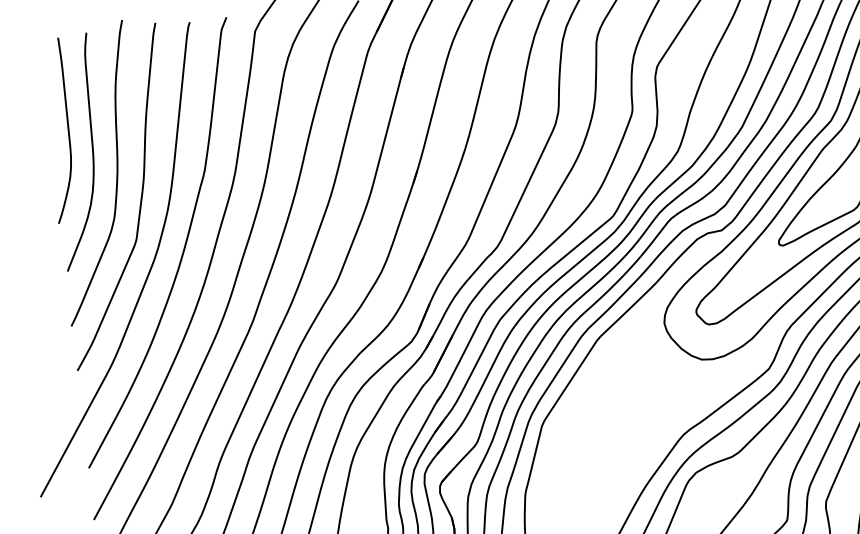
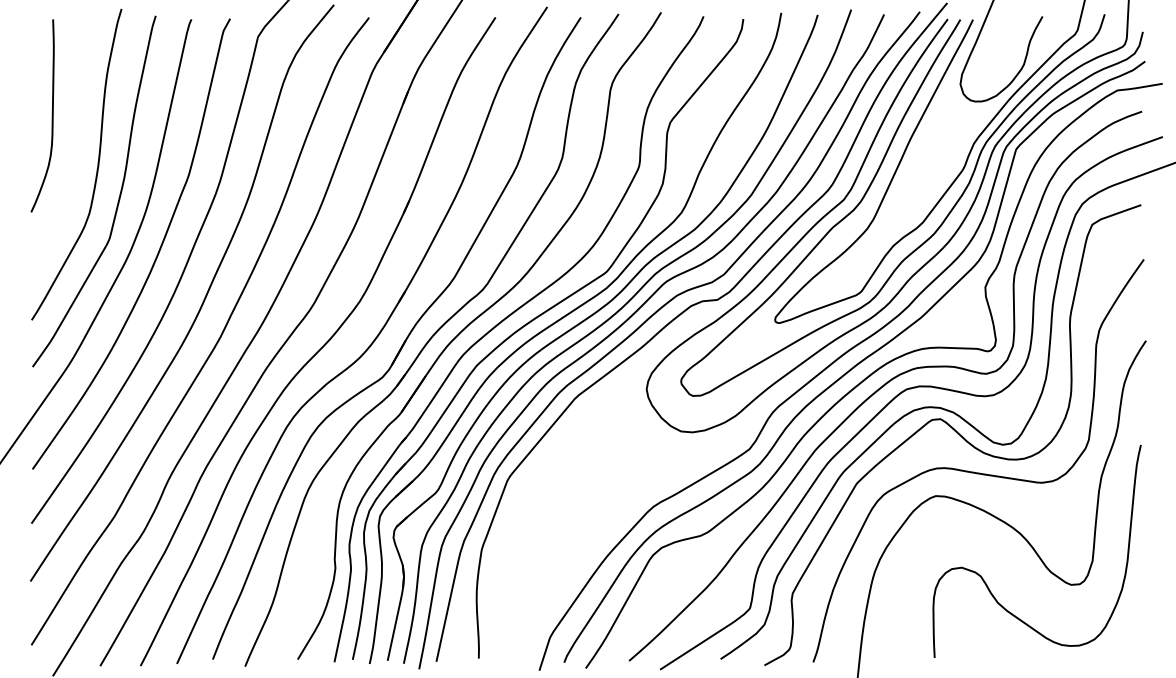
curve: (91, 150) -> (74, 140), removed

